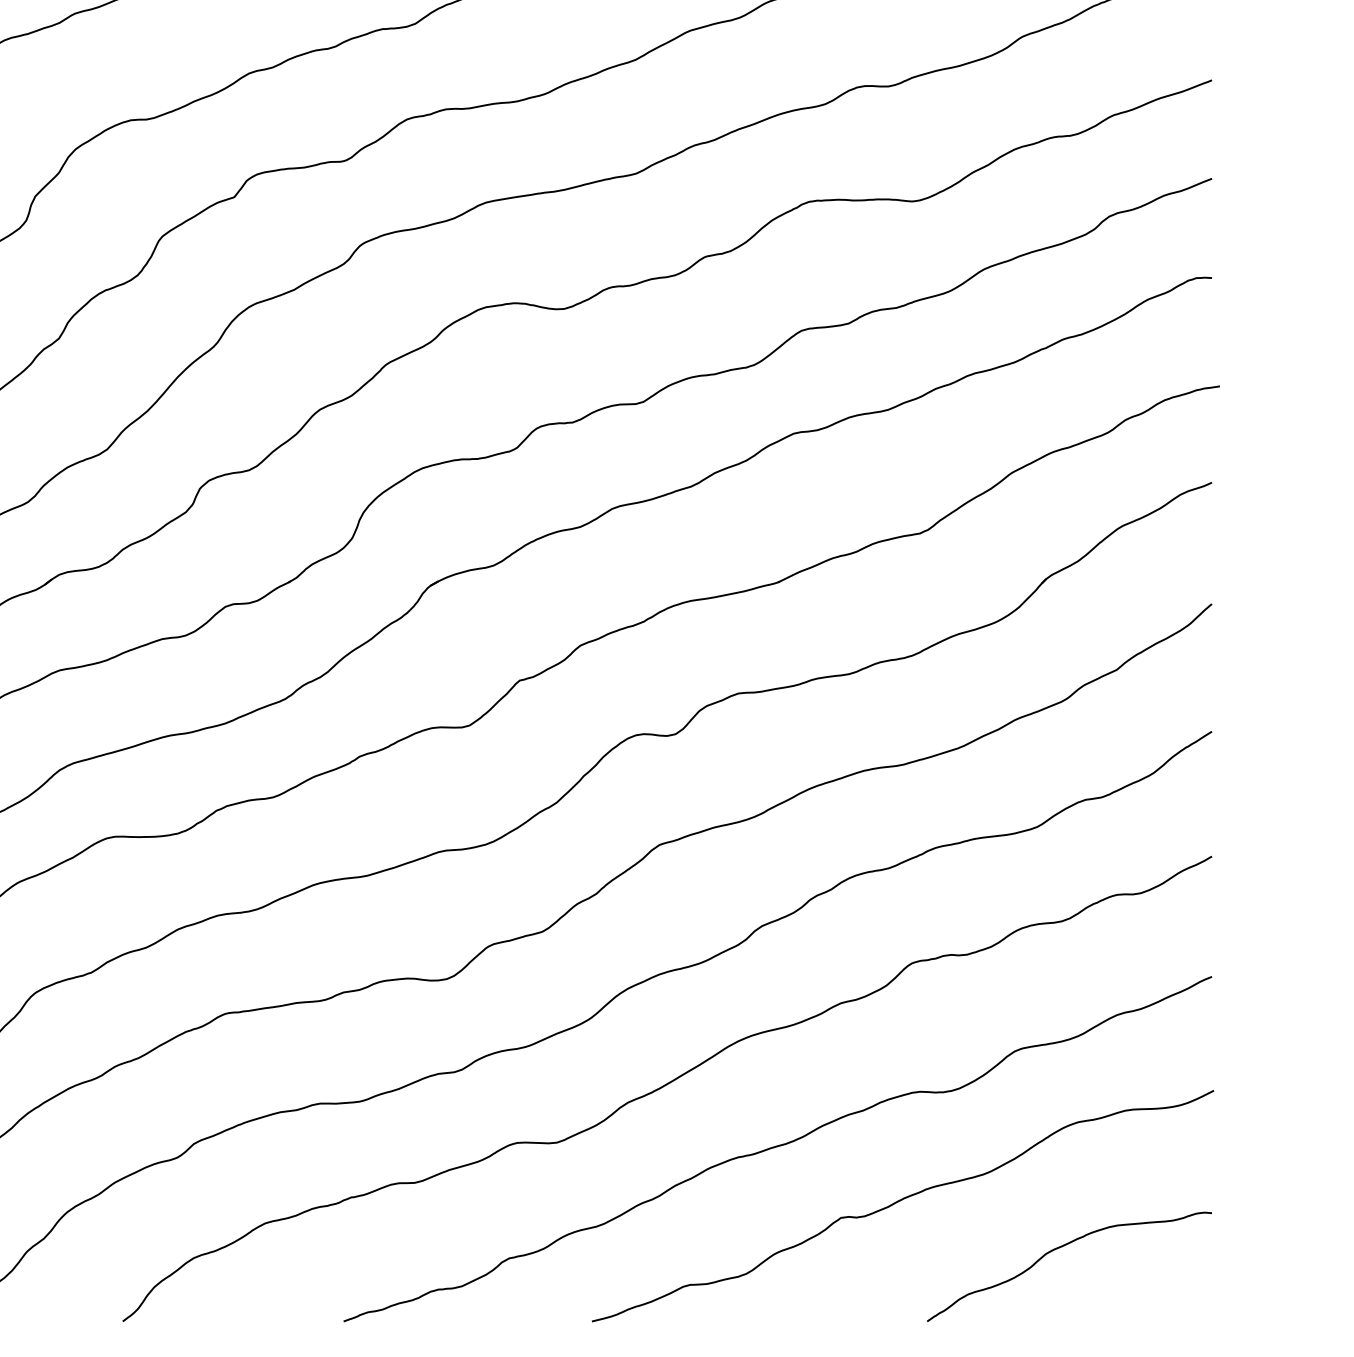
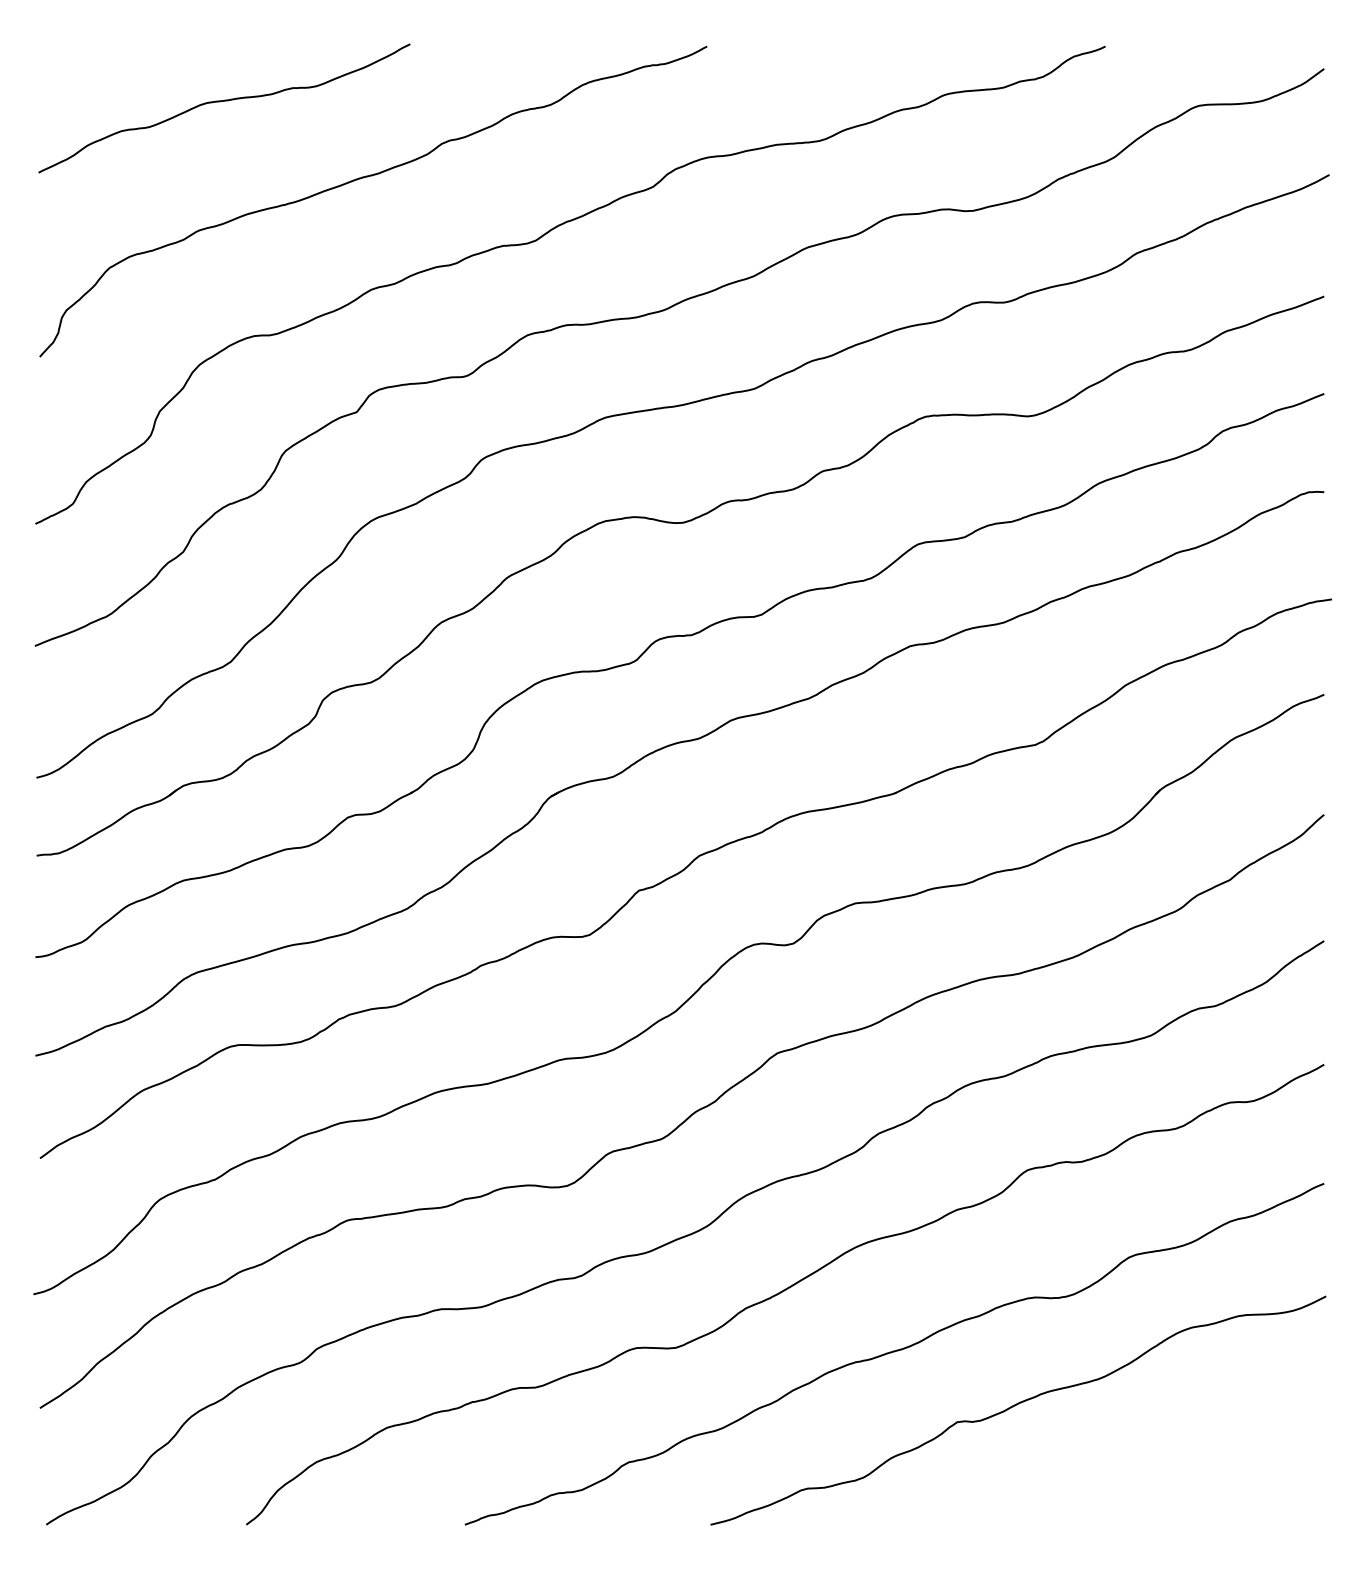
curve: (1062, 1247) -> (1176, 1451), removed

